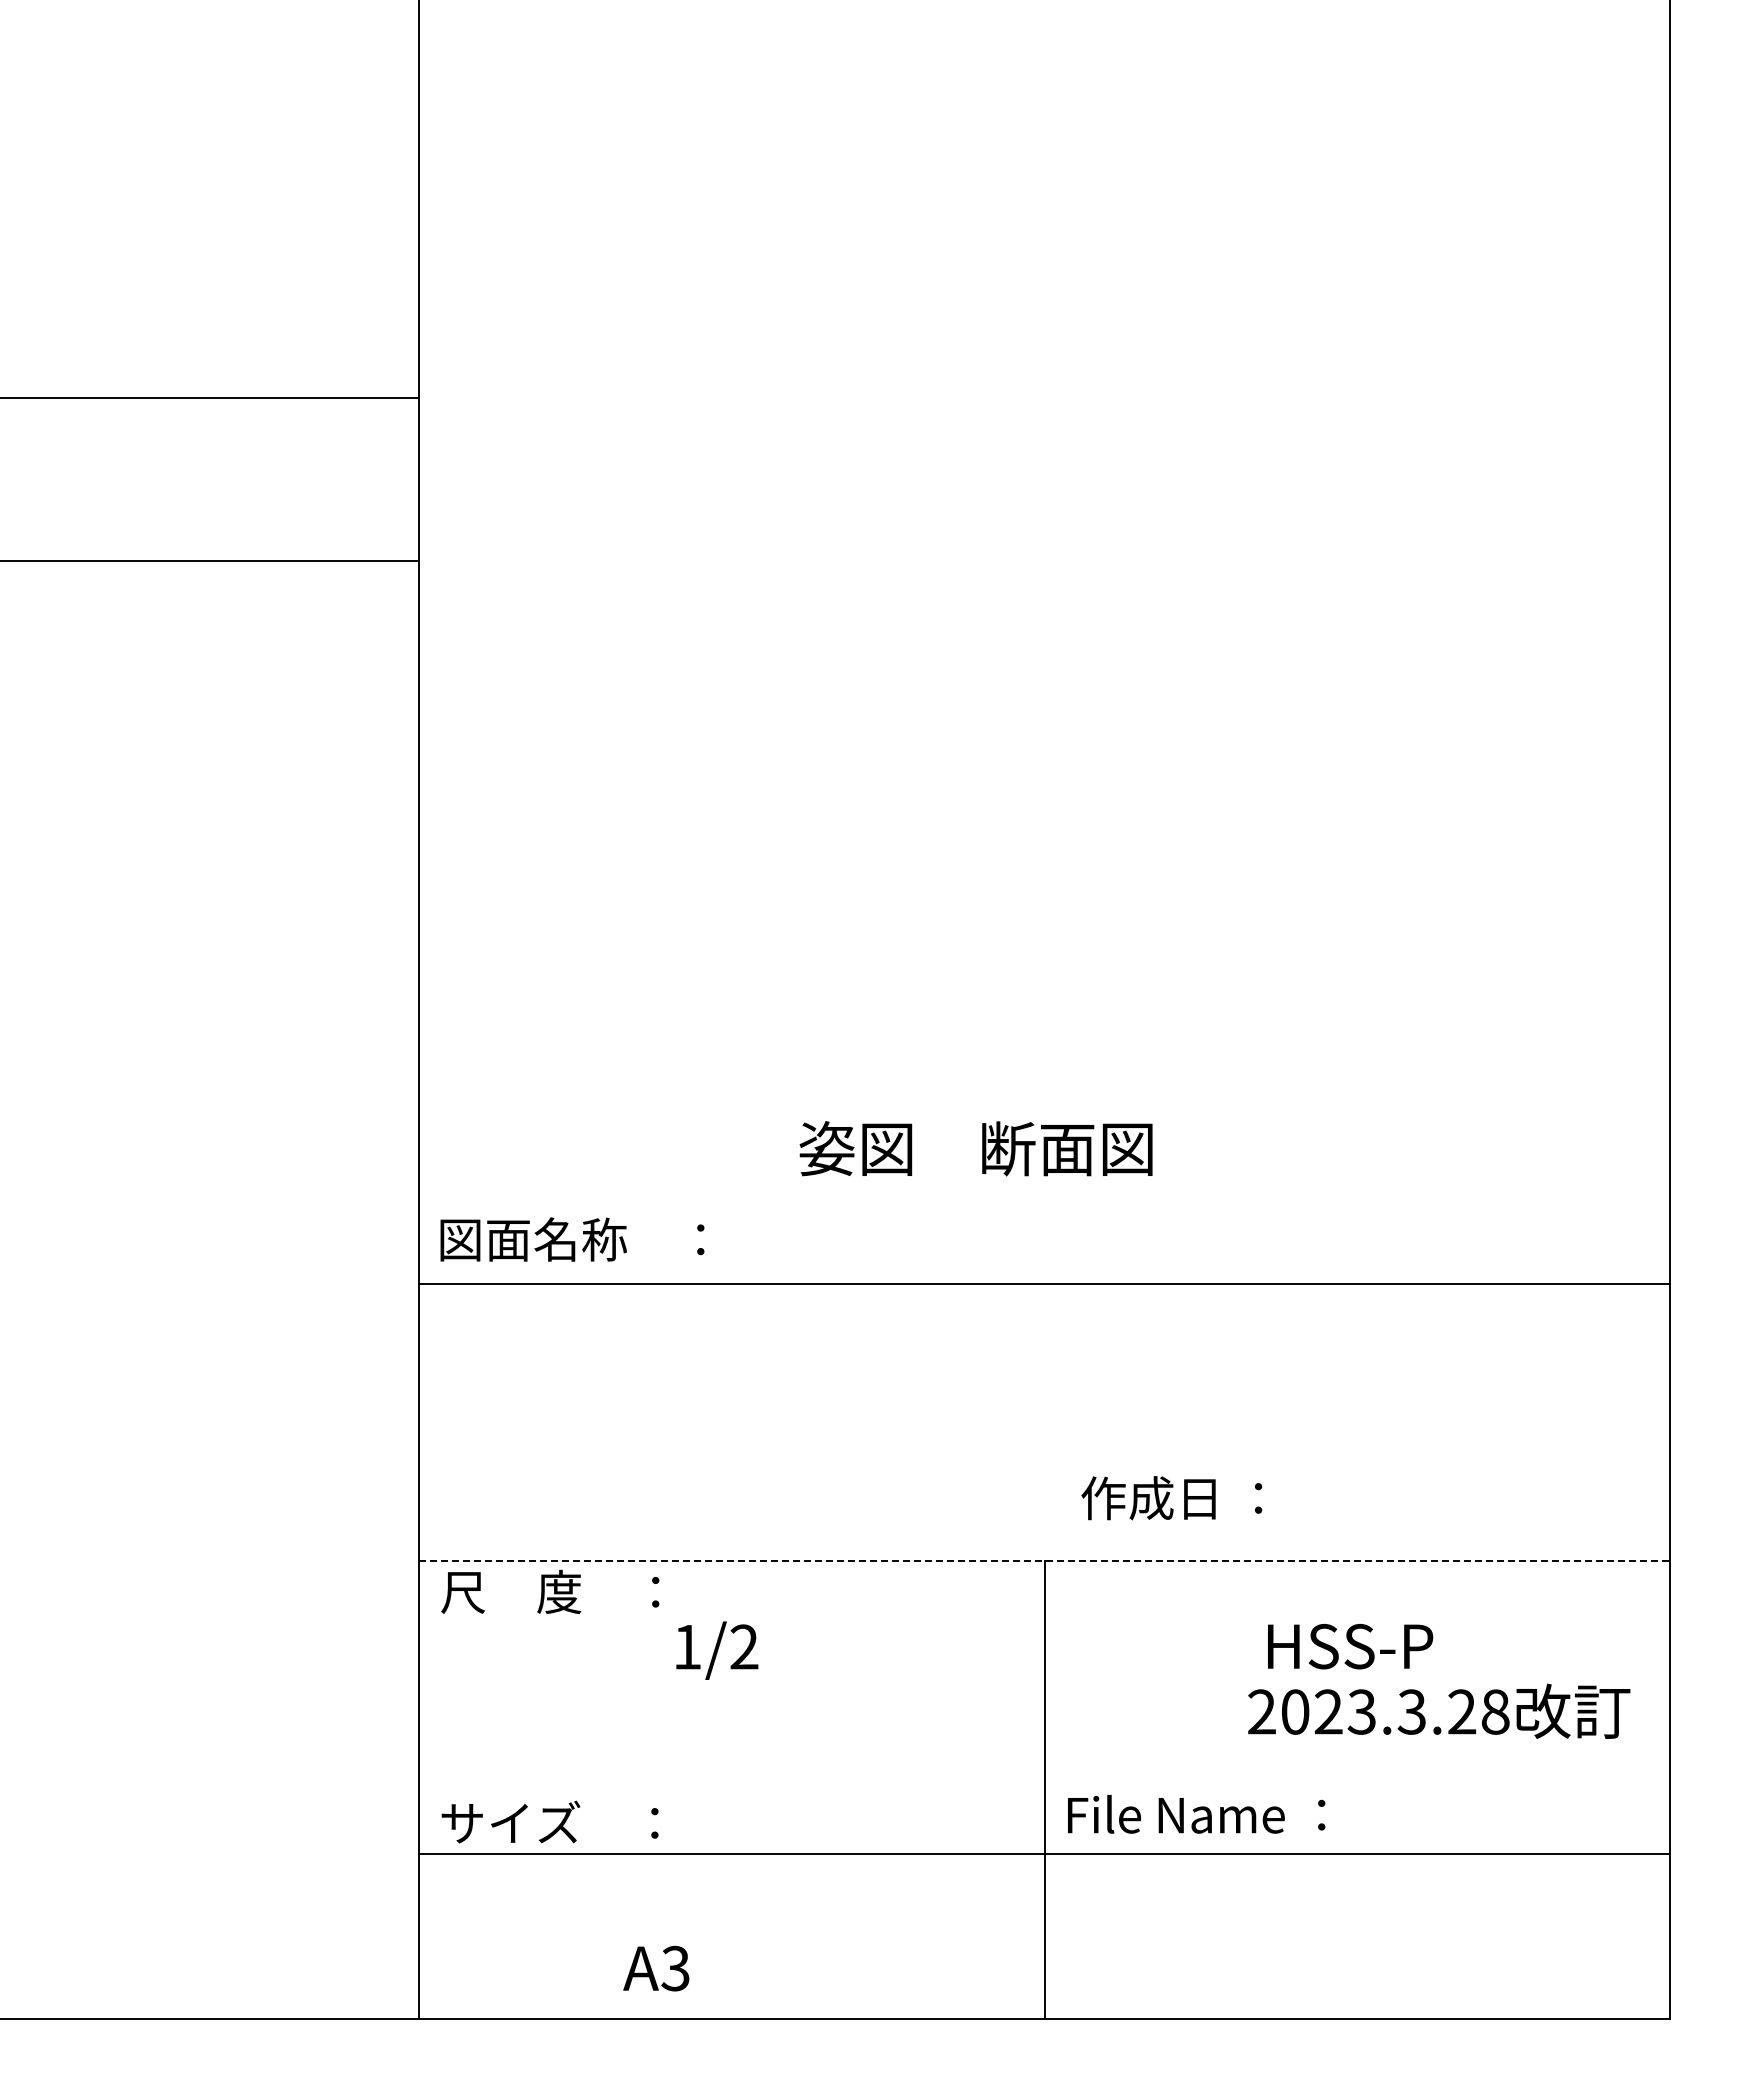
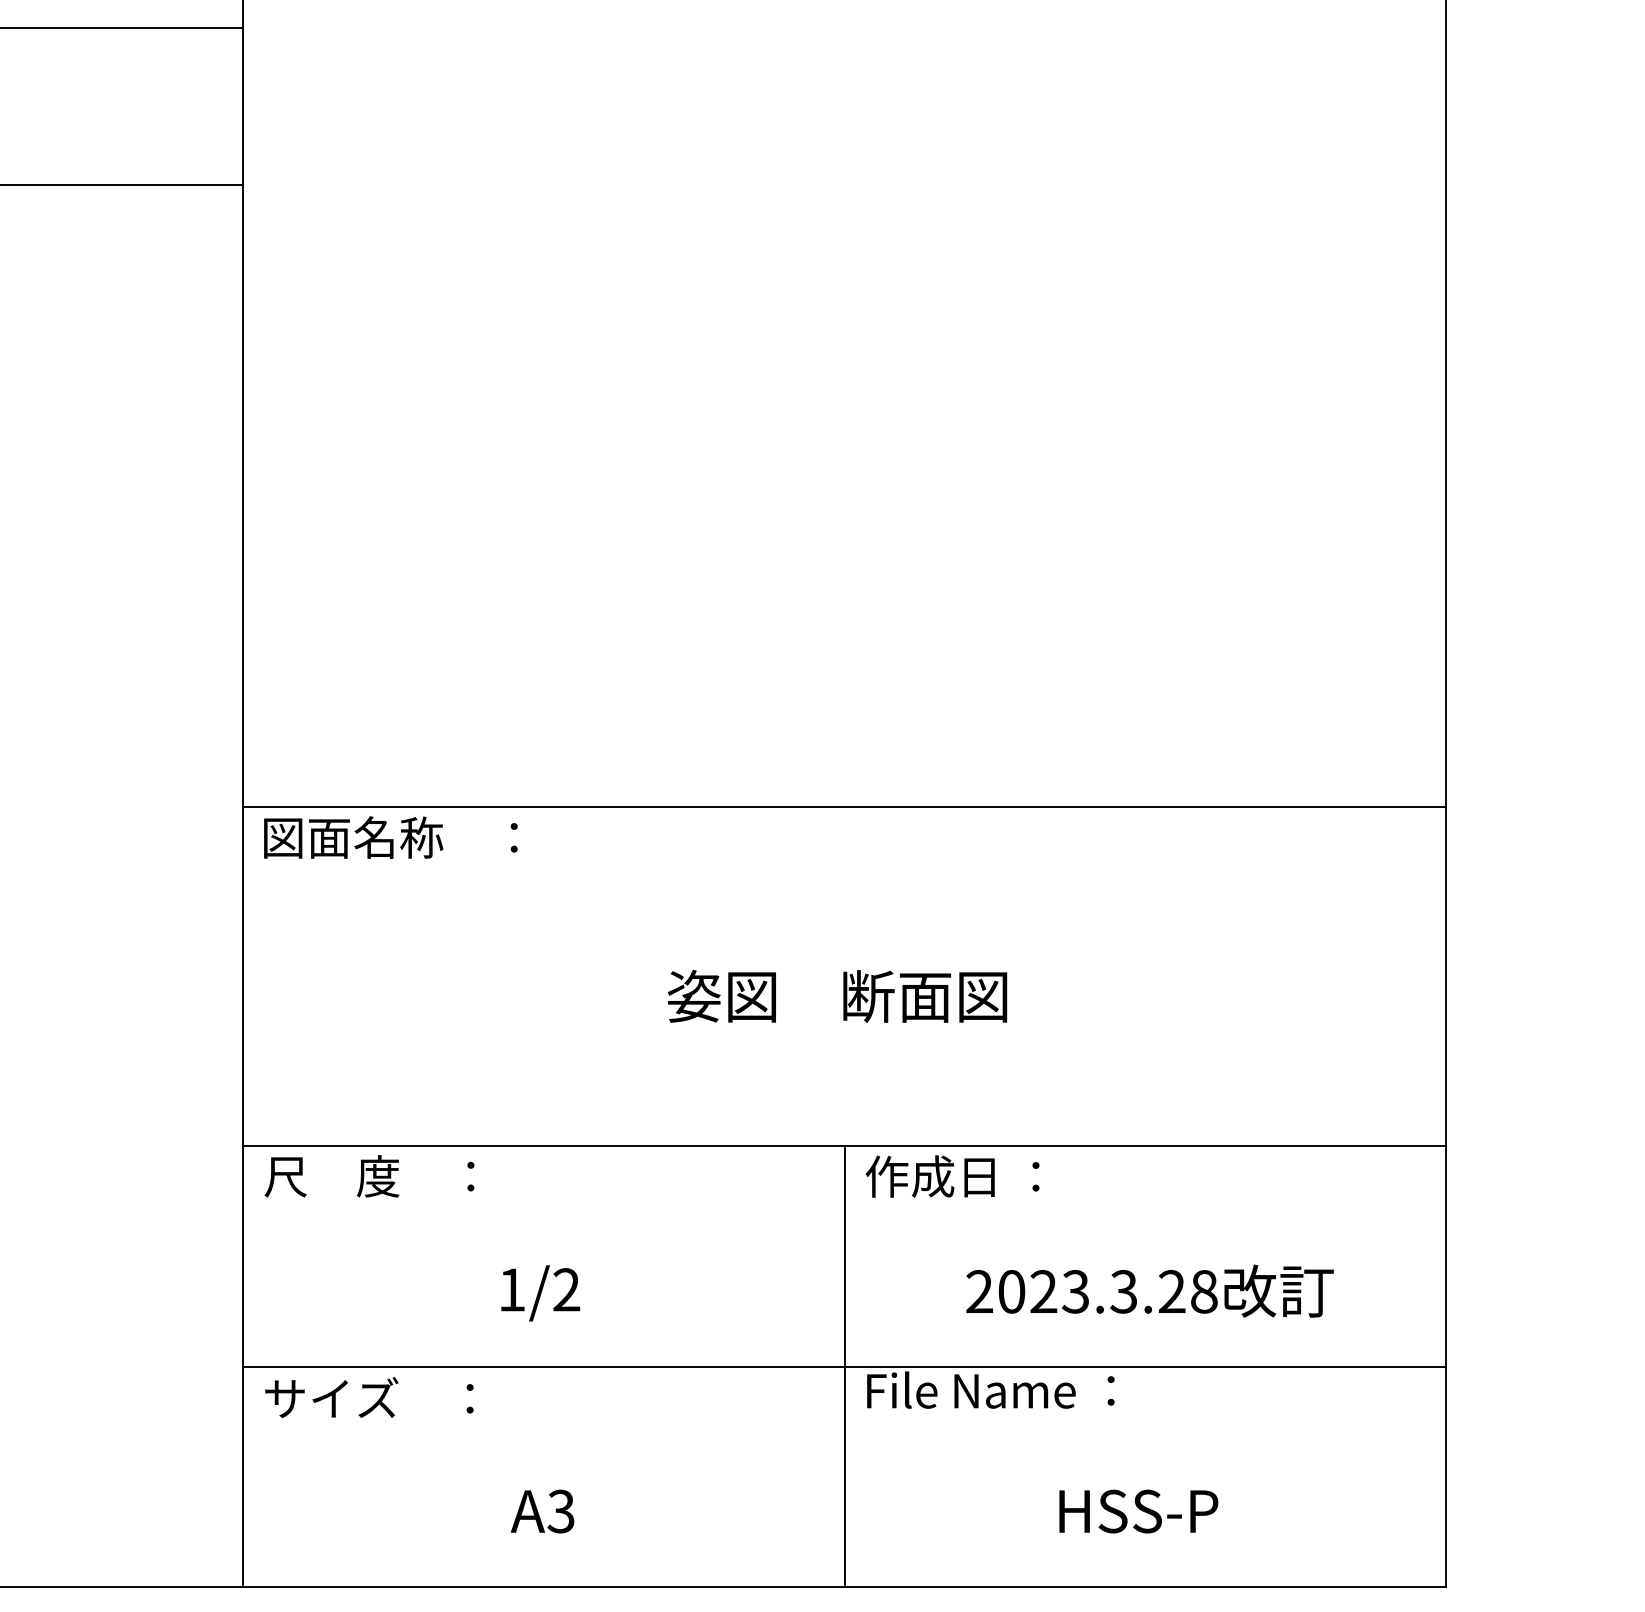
text: (975, 1148) -> (836, 996), moved
line: (1044, 1284) -> (844, 807), moved
text: (1171, 1498) -> (952, 1176), moved
line: (1044, 1560) -> (844, 1146), dashed -> solid
text: (1350, 1646) -> (1138, 1511), moved
text: (717, 1650) -> (540, 1293), moved
text: (1439, 1710) -> (1150, 1290), moved
line: (1044, 1853) -> (844, 1366), moved
text: (656, 1968) -> (542, 1511), moved

